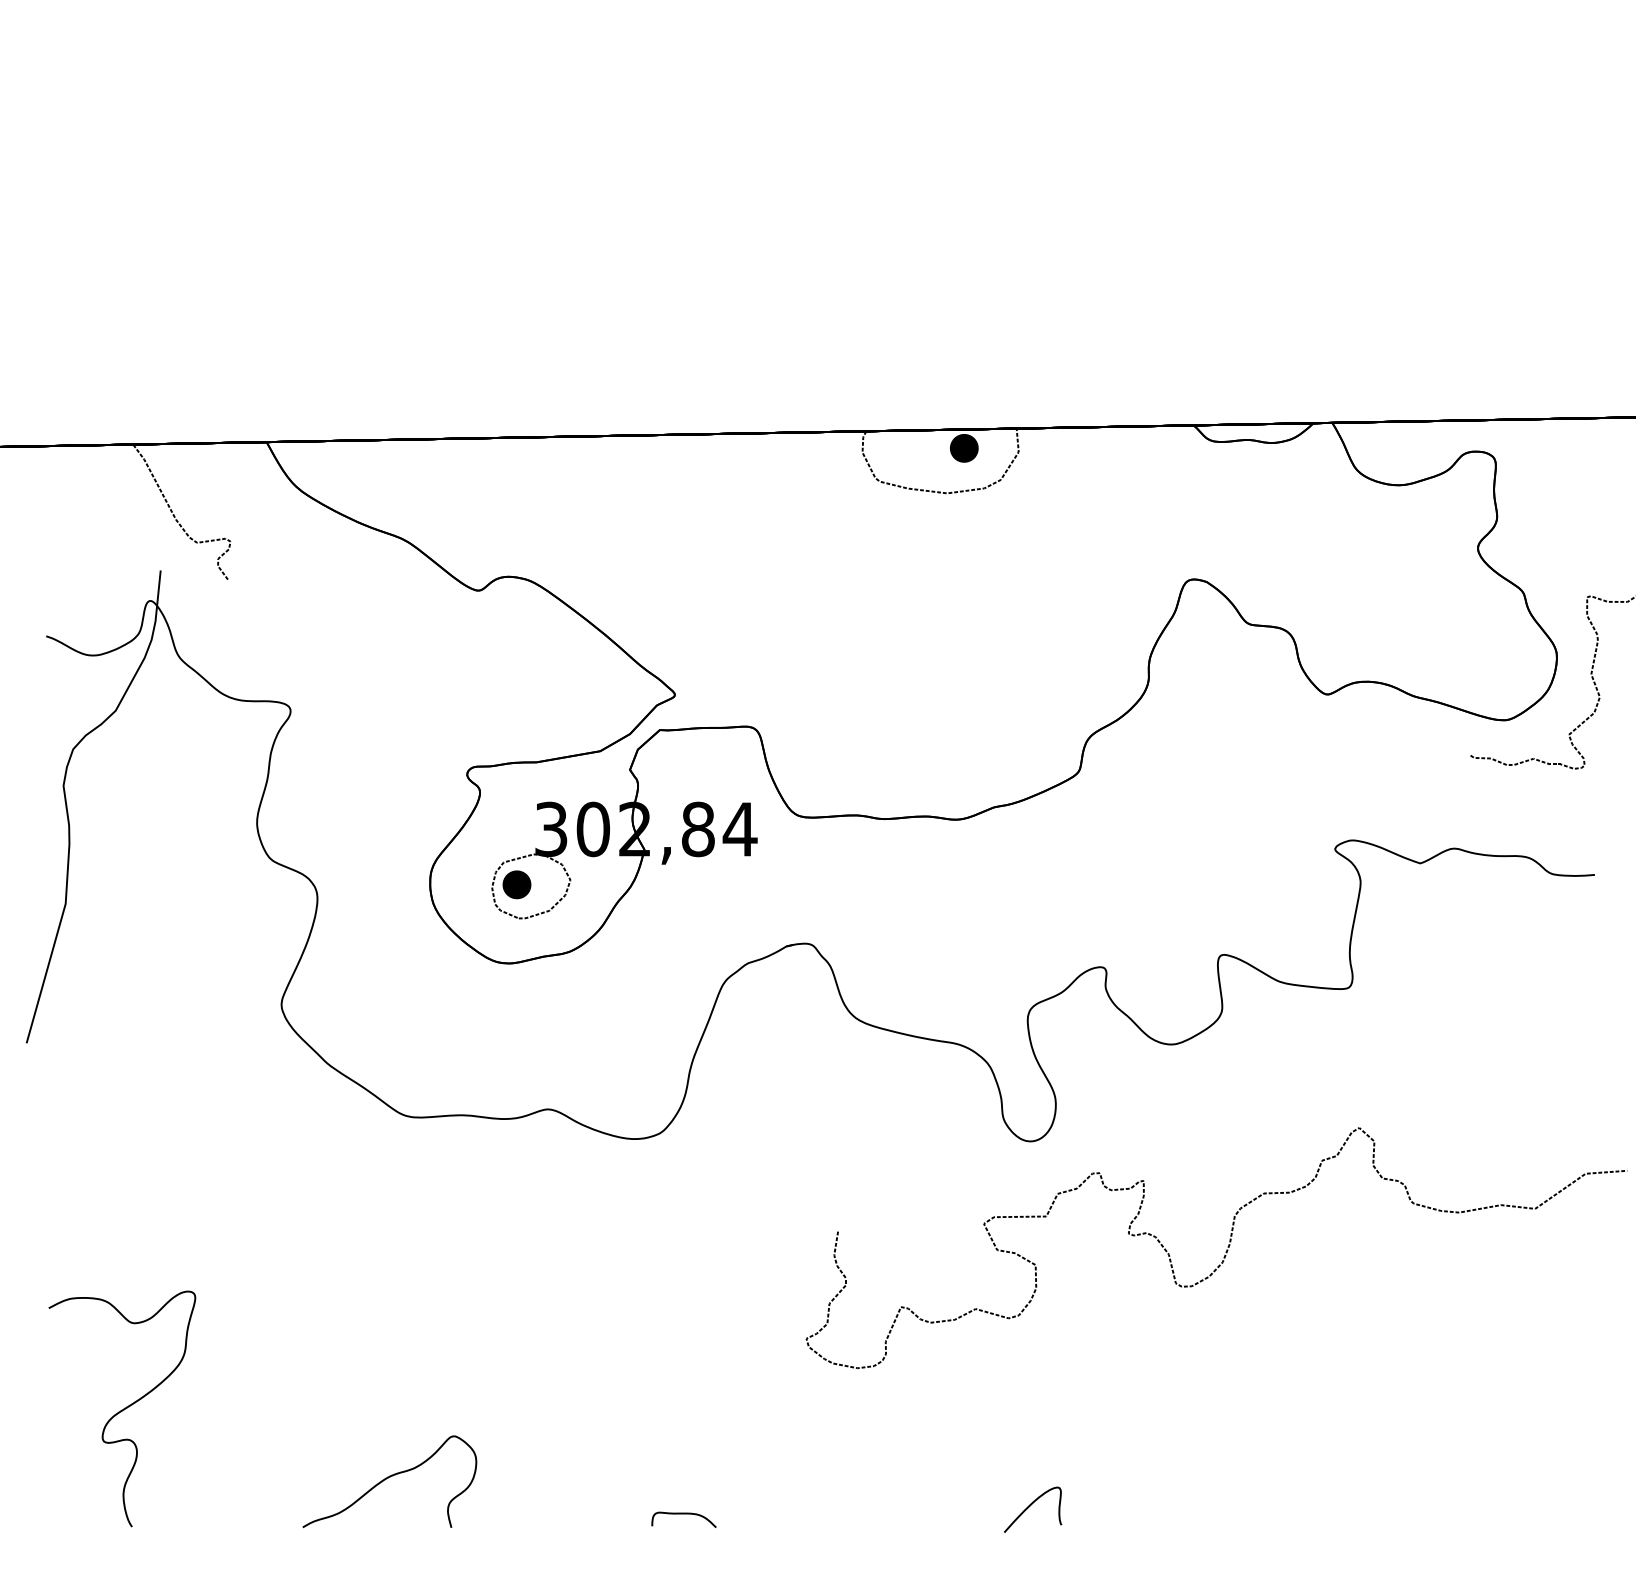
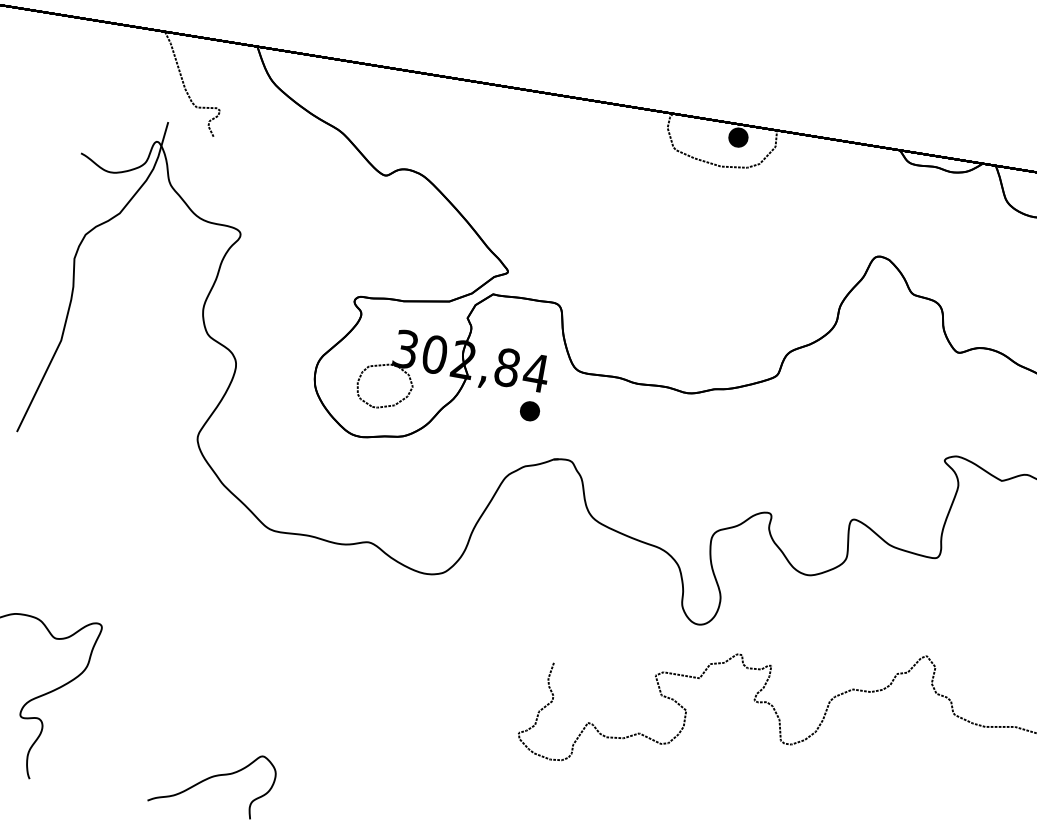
part: (516, 884) -> (529, 411), moved

